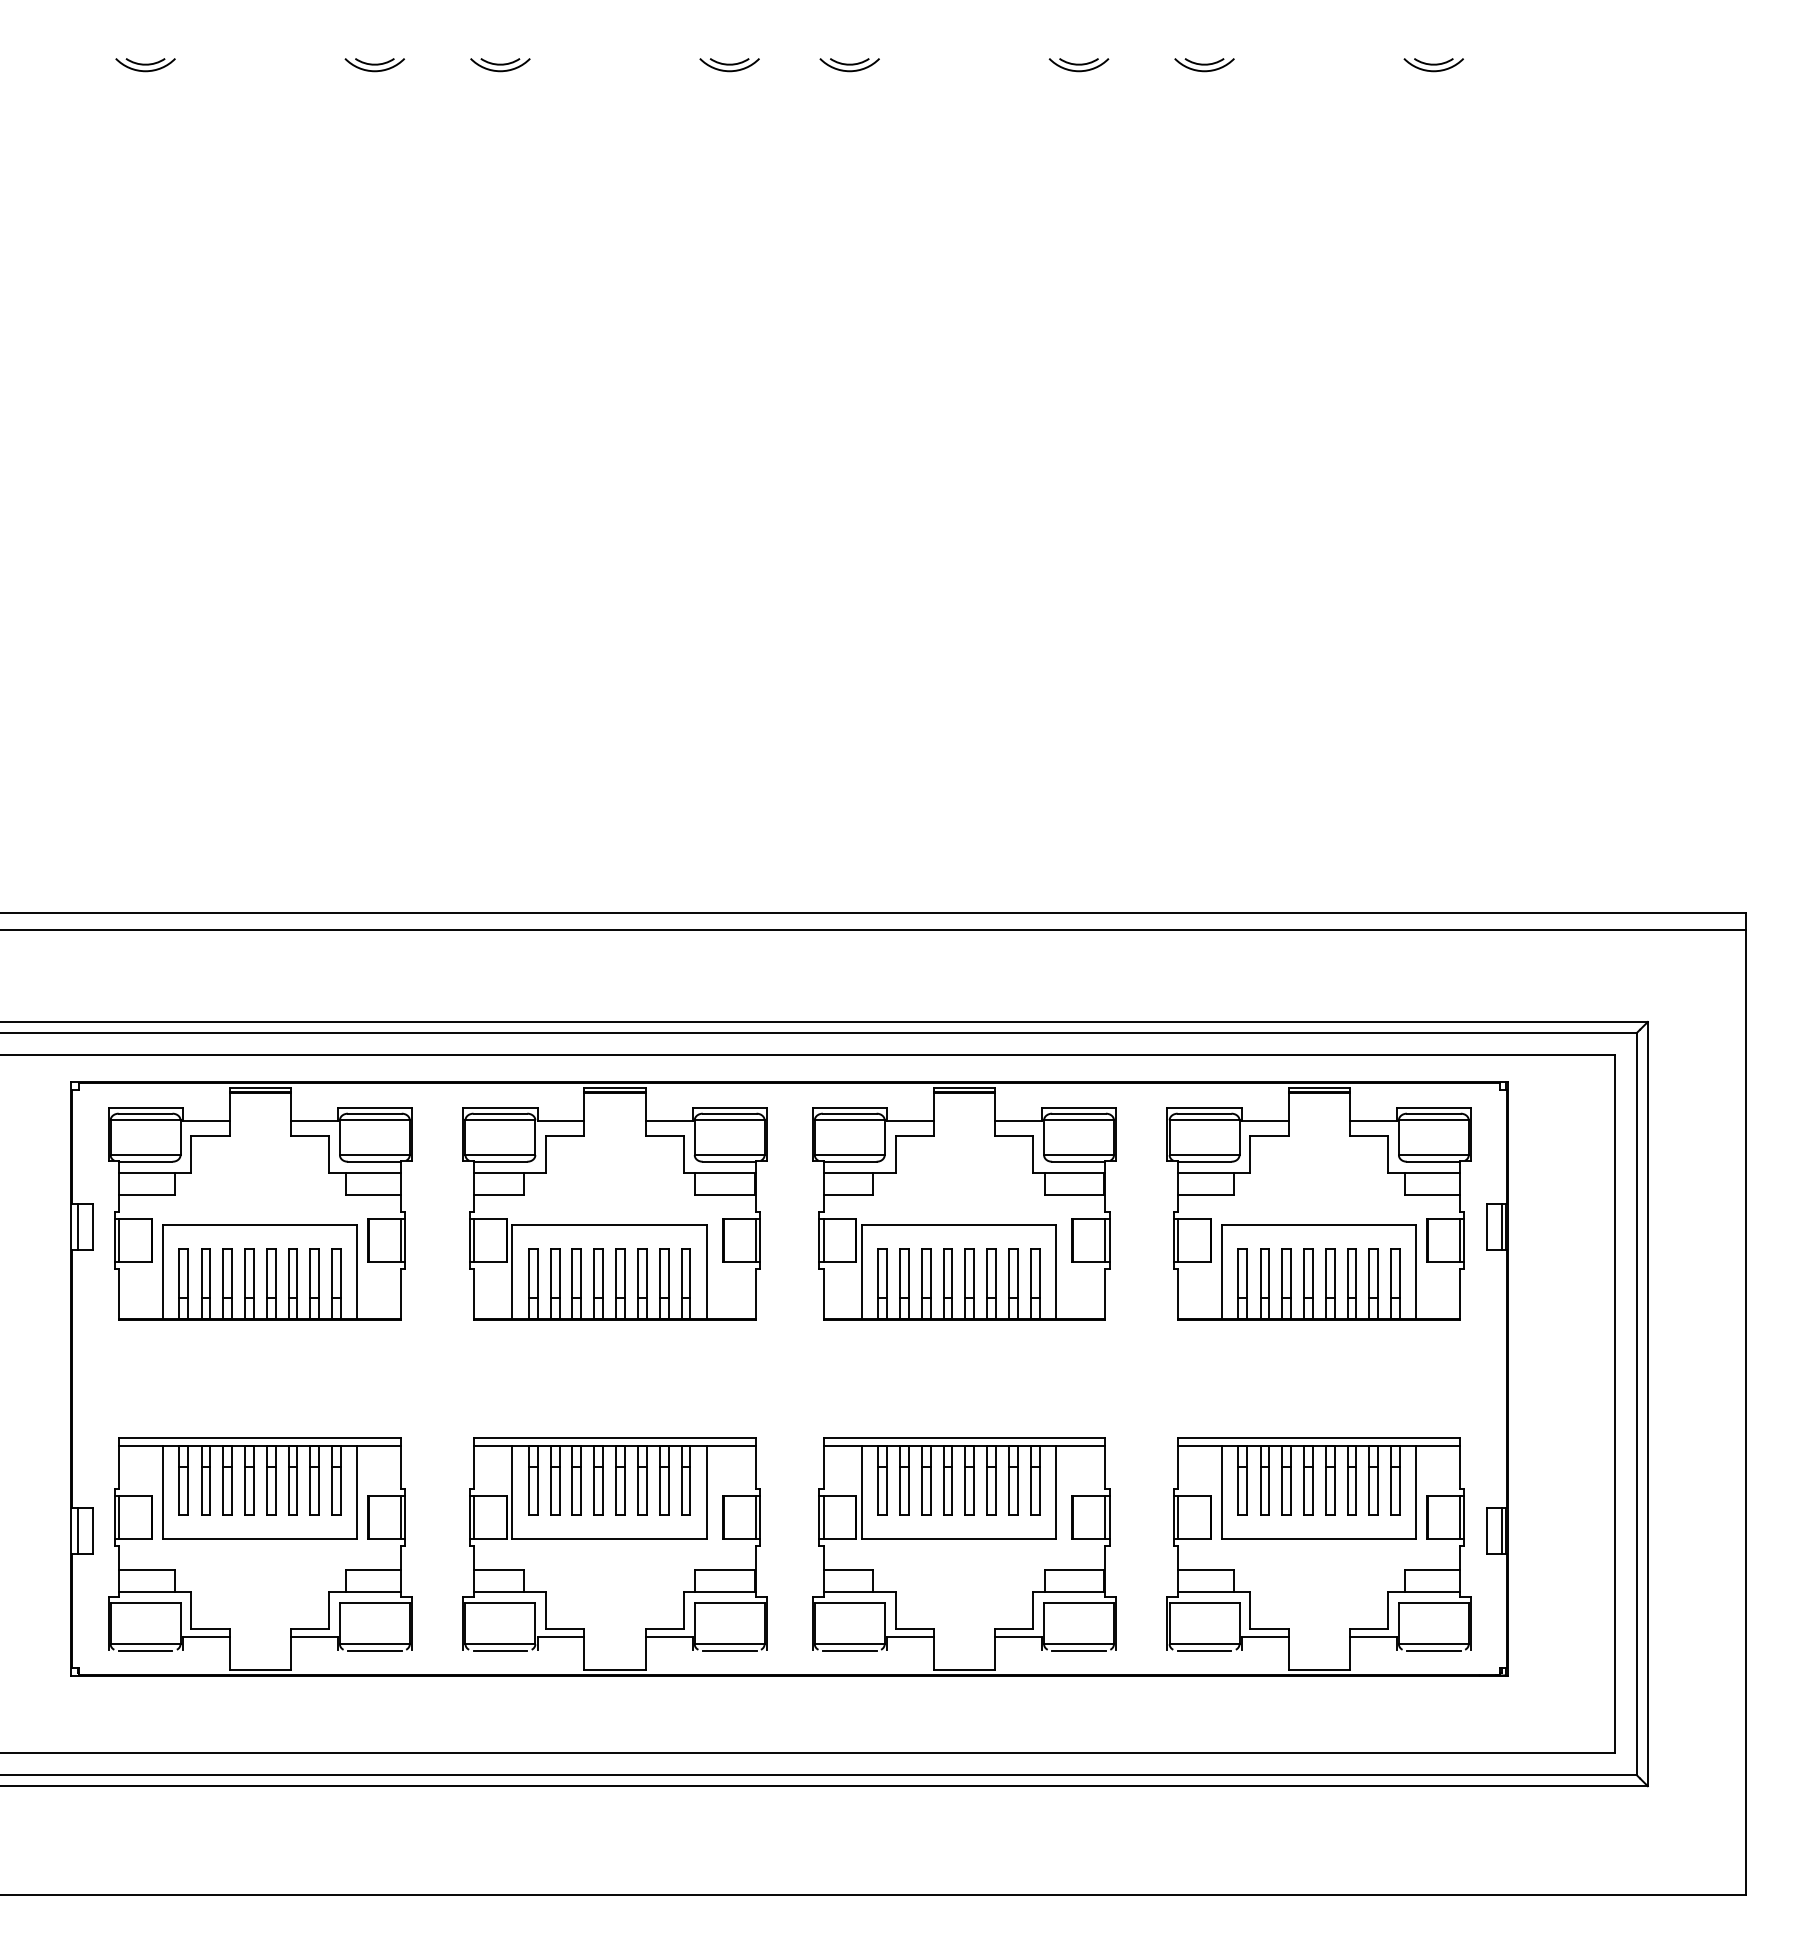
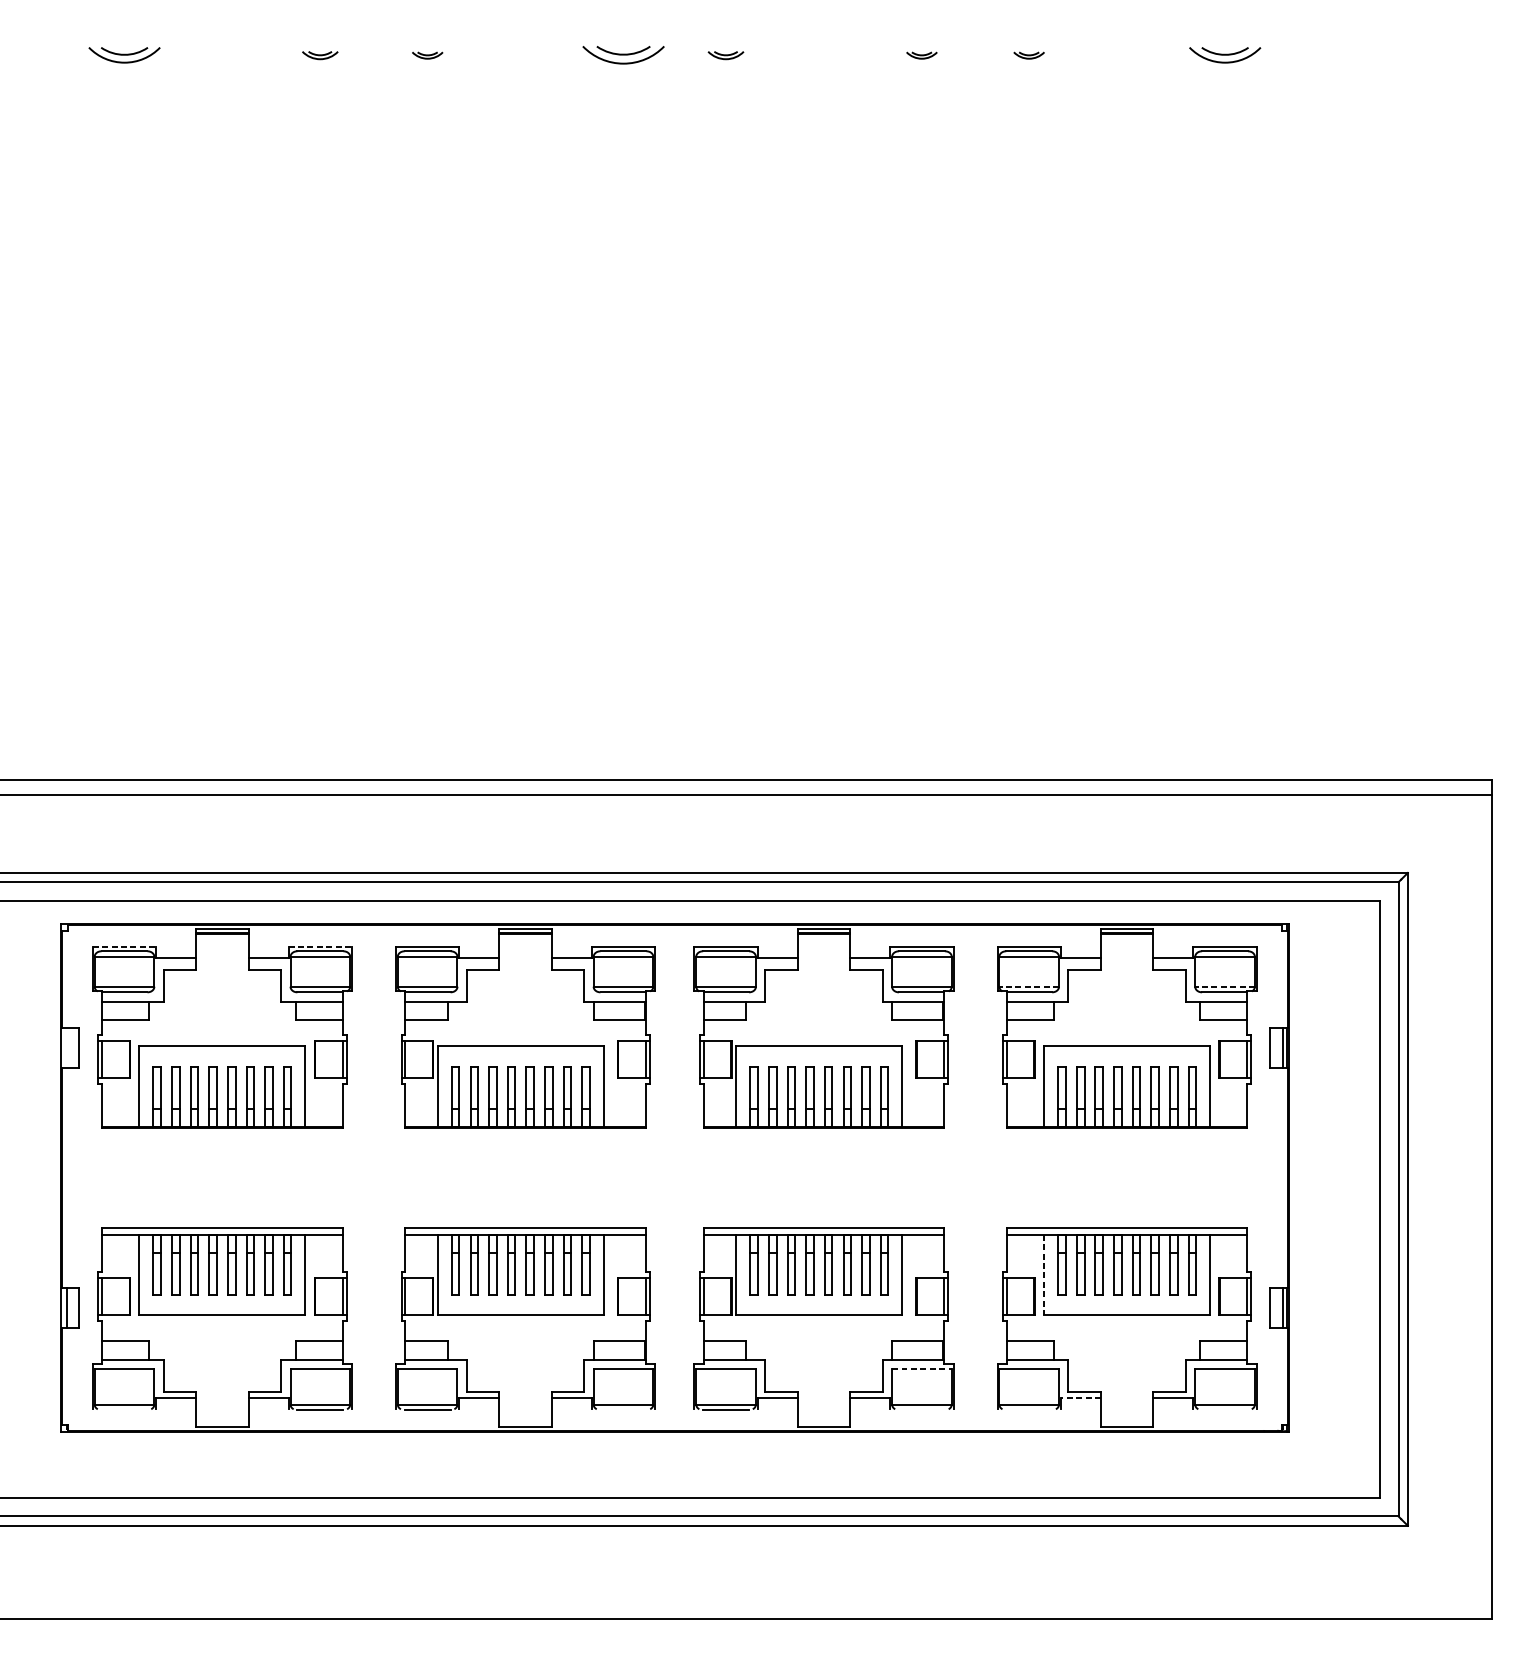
part: (145, 65) -> (124, 55), size x1.4
part: (374, 65) -> (320, 55), size x0.7
part: (500, 65) -> (427, 55), size x0.6
part: (729, 65) -> (623, 55), size x1.6
part: (849, 65) -> (725, 55), size x0.7
part: (1078, 65) -> (921, 55), size x0.6
part: (1204, 65) -> (1029, 55), size x0.6
part: (1433, 65) -> (1224, 55), size x1.4
line: (146, 1108) -> (125, 946), solid -> dashed
line: (375, 1108) -> (320, 946), solid -> dashed
line: (1204, 1155) -> (1029, 986), solid -> dashed
line: (1433, 1155) -> (1224, 986), solid -> dashed
line: (77, 1226) -> (66, 1047), removed
line: (1222, 1492) -> (1044, 1274), solid -> dashed
line: (1079, 1602) -> (922, 1368), solid -> dashed
line: (1264, 1636) -> (1080, 1397), solid -> dashed
line: (145, 1650) -> (124, 1409), removed
line: (729, 1650) -> (623, 1409), removed
line: (1078, 1650) -> (921, 1409), removed
line: (1204, 1650) -> (1029, 1409), removed
line: (1433, 1650) -> (1224, 1409), removed

